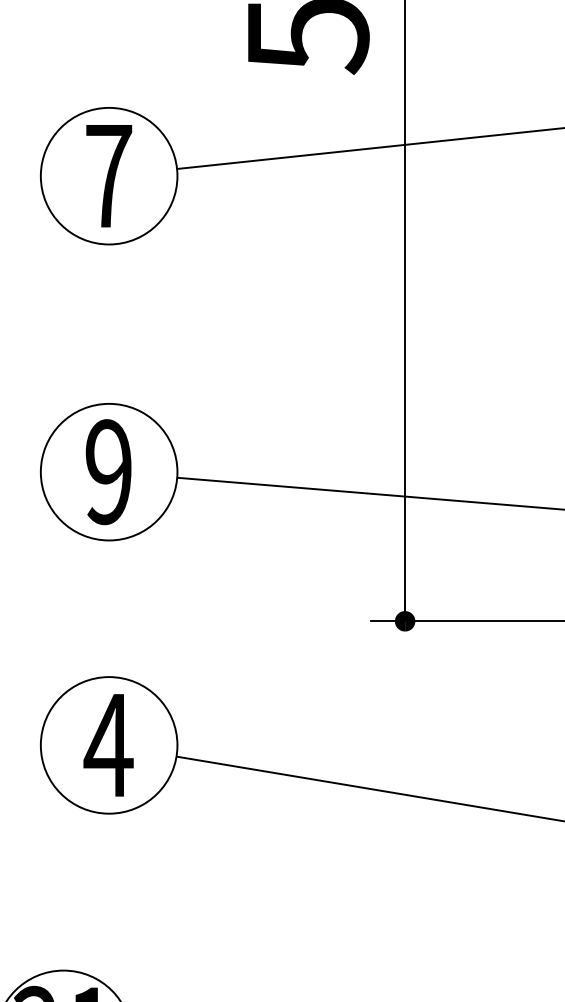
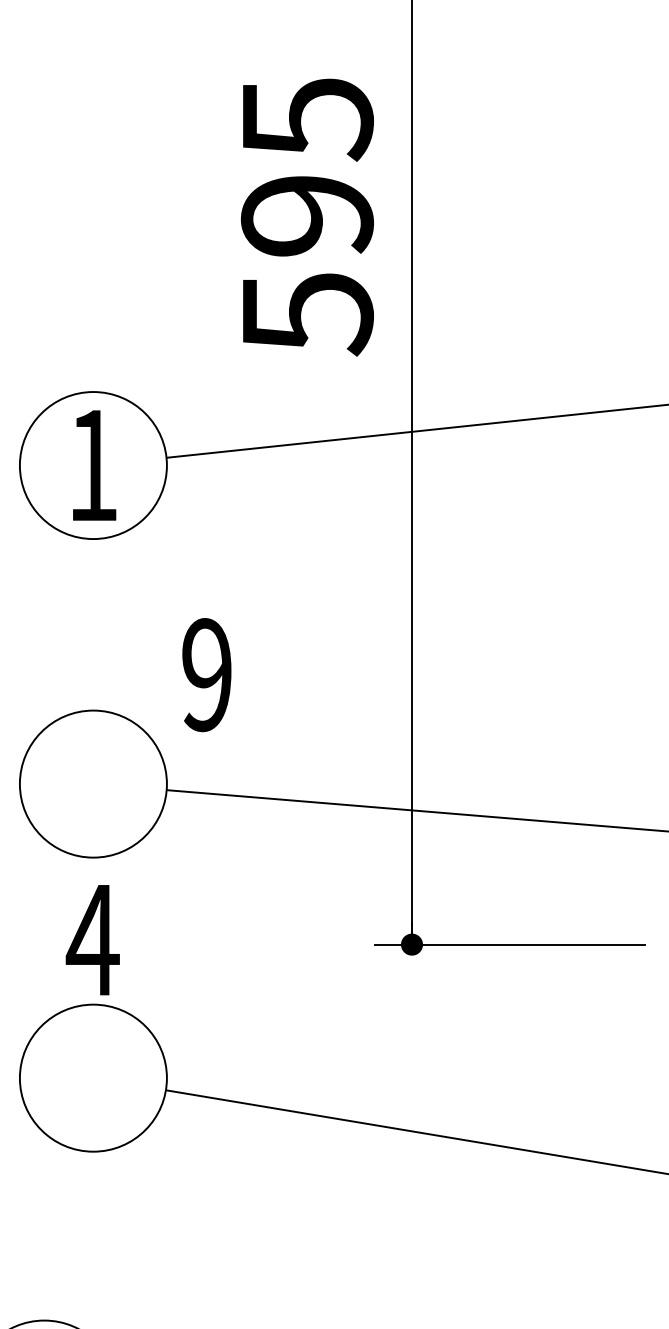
text: (109, 176) -> (93, 465), 7 -> 1
text: (108, 472) -> (206, 675), moved
text: (108, 745) -> (92, 940), moved

